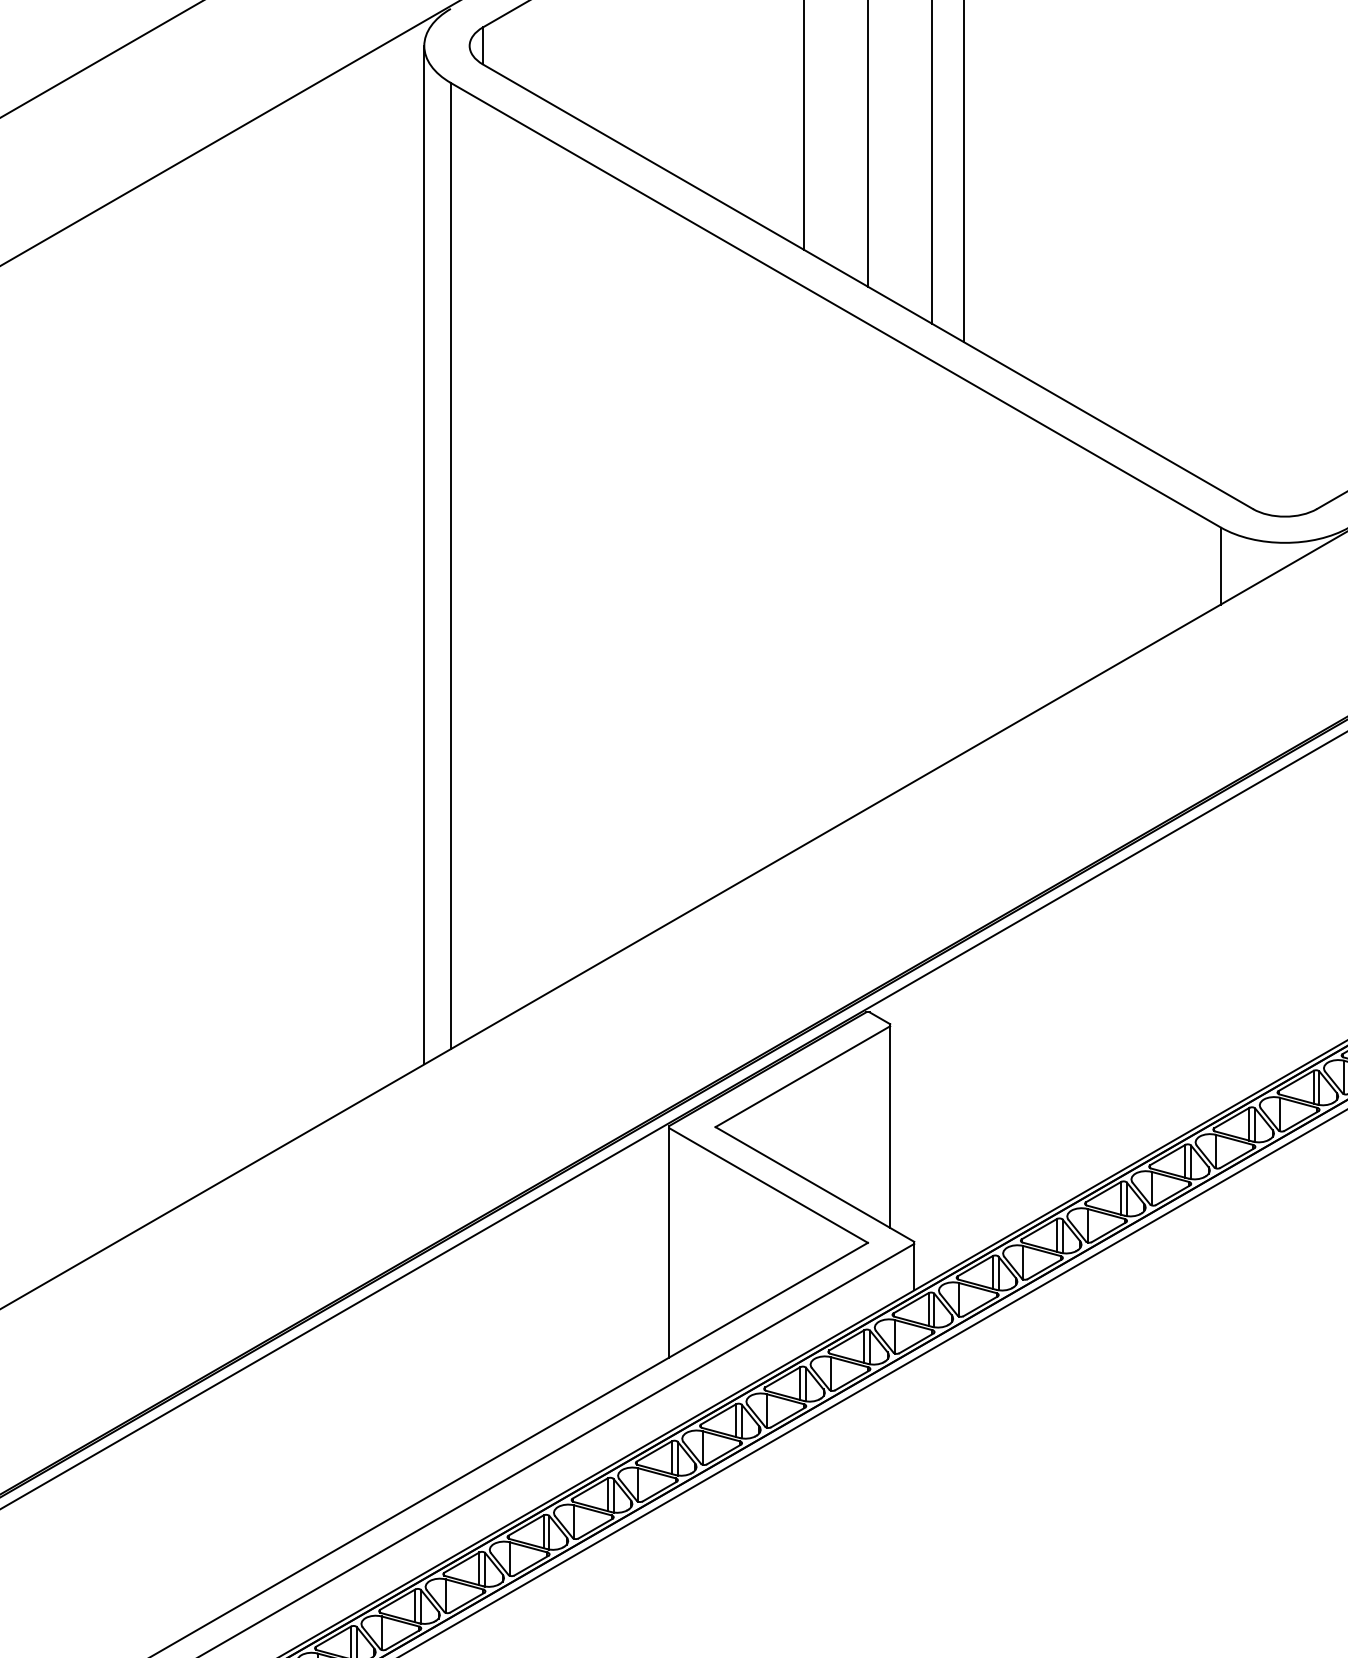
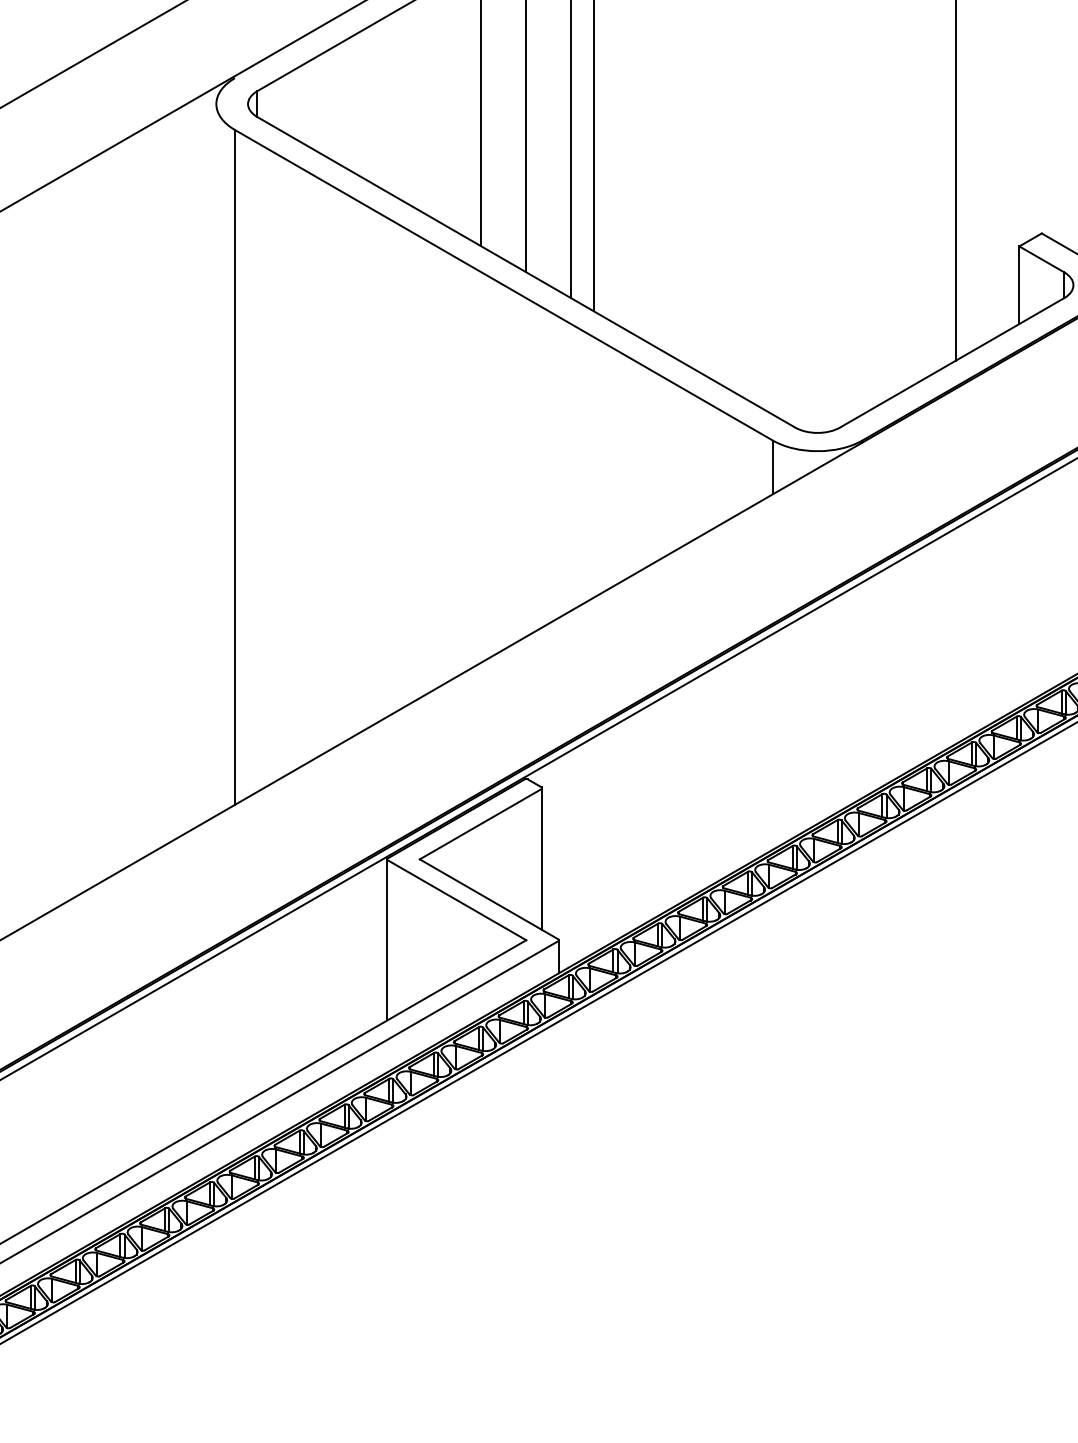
line: (424, 554) -> (216, 459), removed

